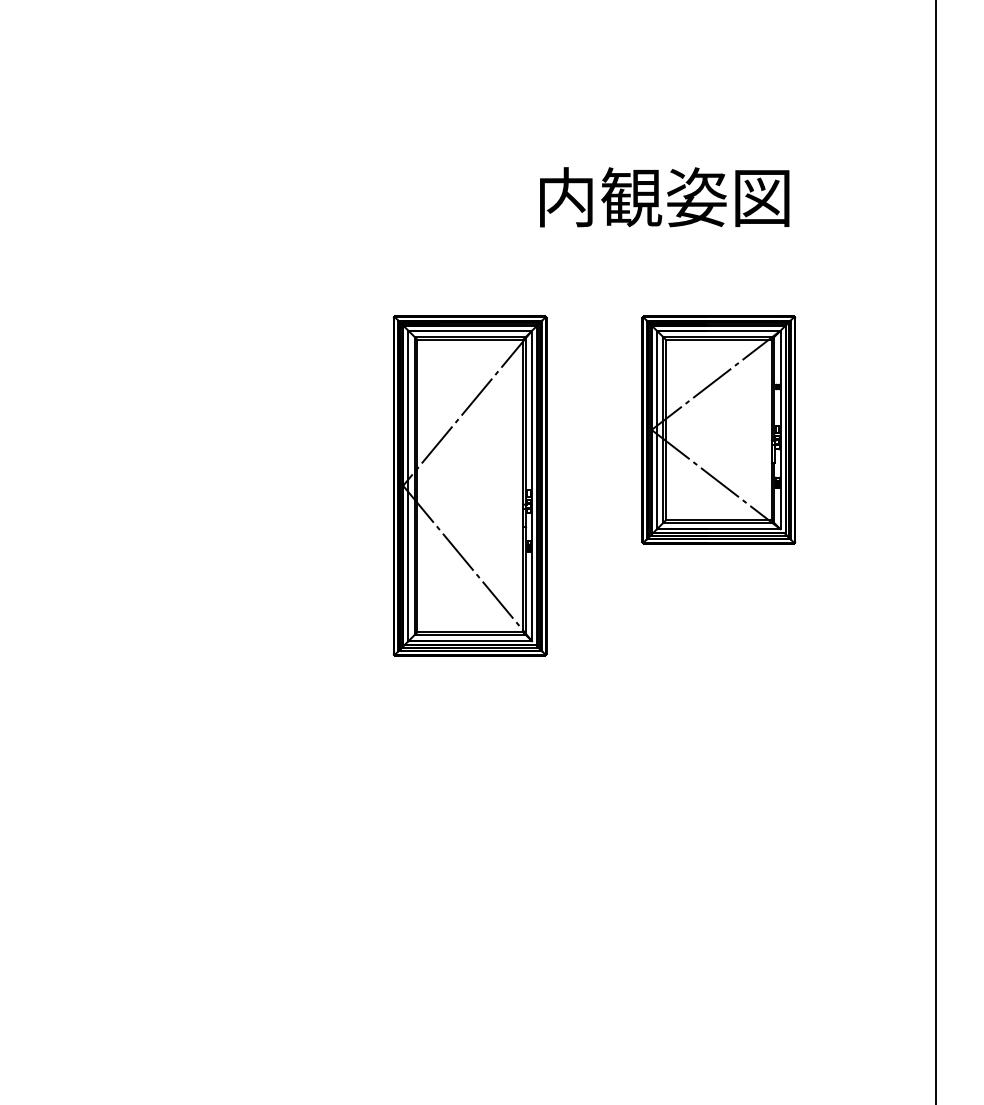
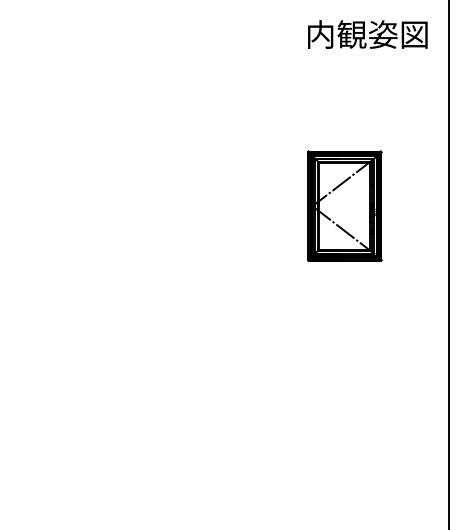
text: (663, 197) -> (367, 34), moved
part: (470, 484) -> (225, 232), removed

